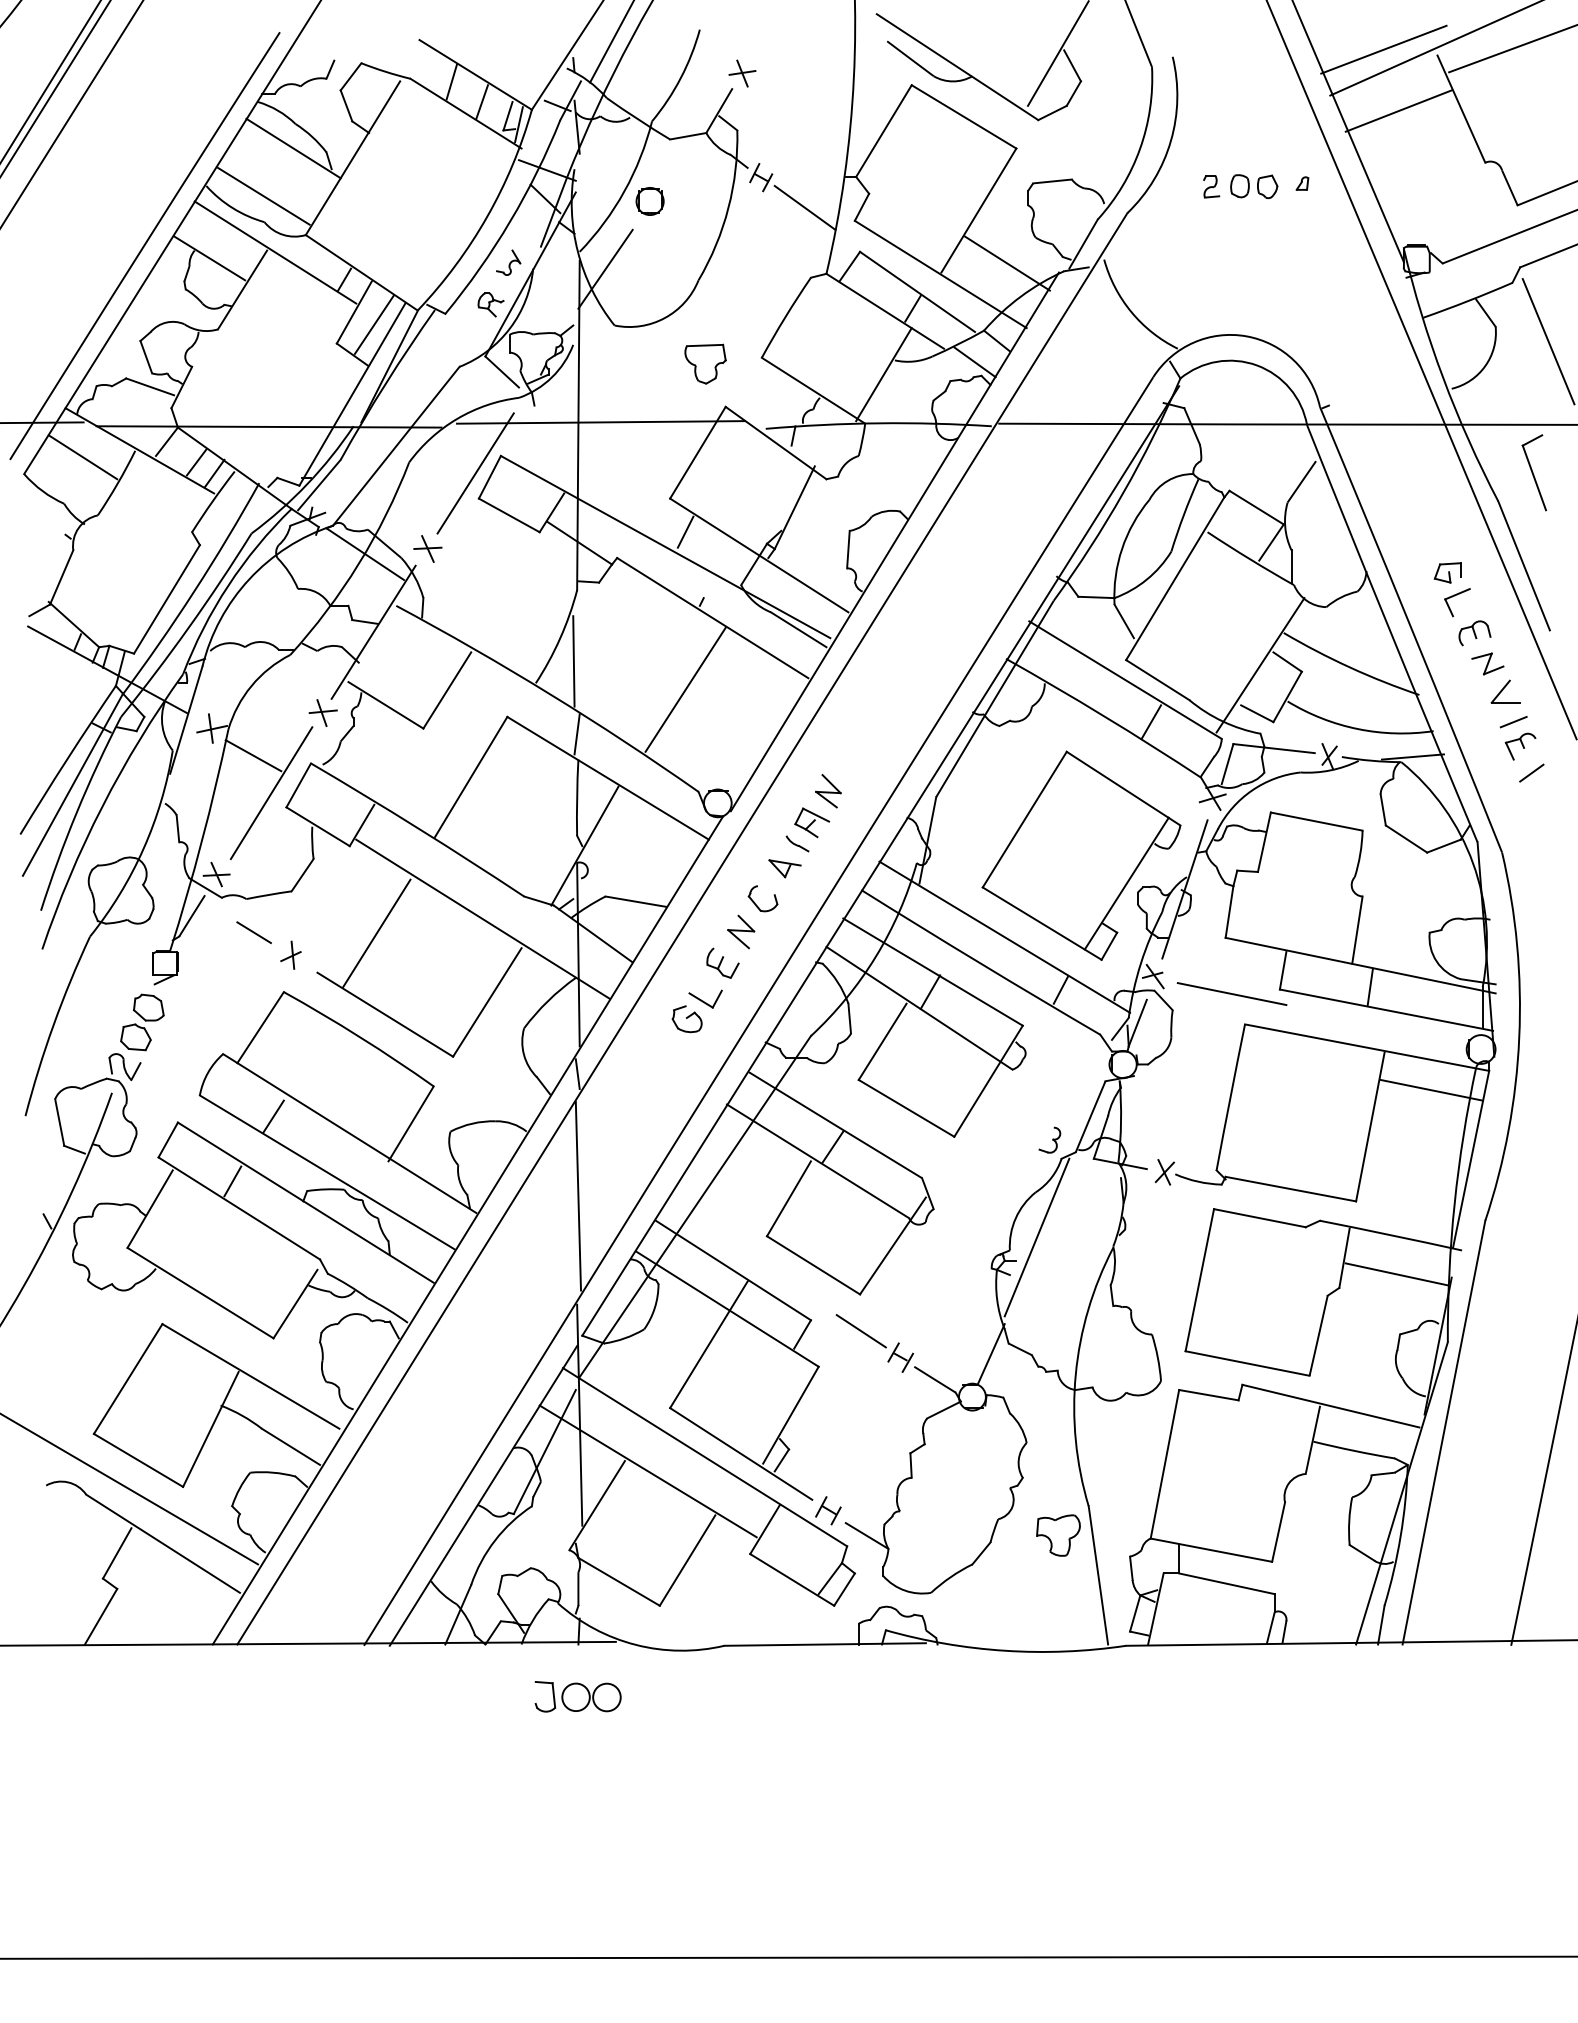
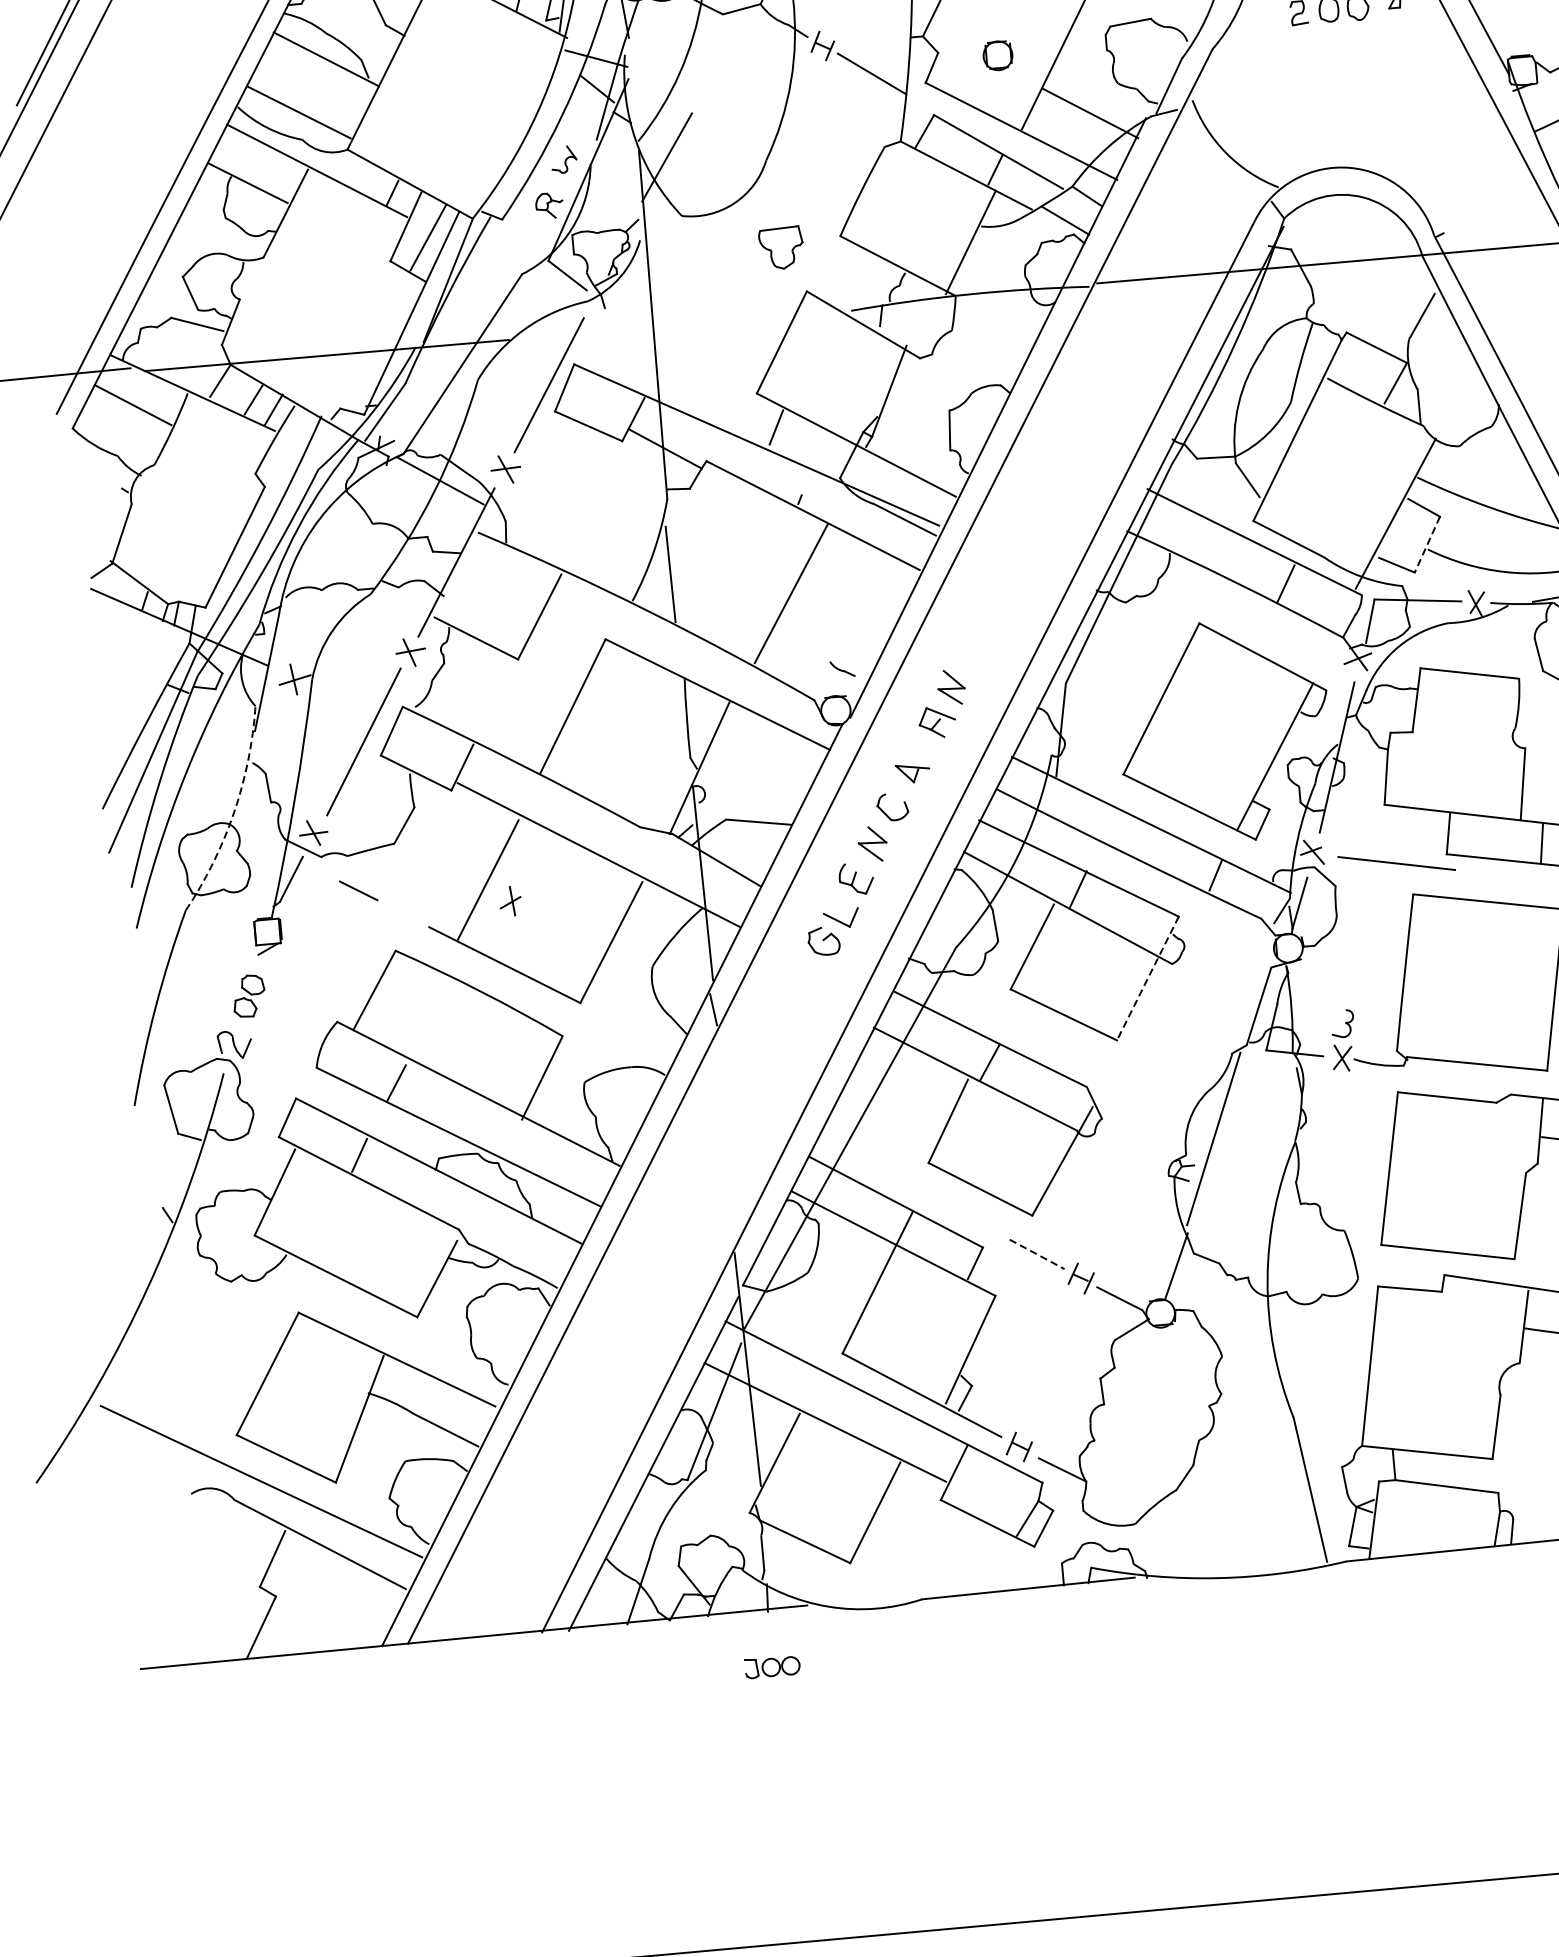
part: (649, 201) -> (997, 55), moved
line: (600, 422) -> (676, 319), removed
line: (1287, 696) -> (1427, 544), solid -> dashed
line: (576, 734) -> (680, 651), removed
line: (253, 755) -> (341, 703), removed
part: (797, 843) -> (842, 668), moved
arc: (143, 848) -> (233, 812), solid -> dashed
part: (290, 954) -> (509, 900), moved
part: (142, 1022) -> (249, 996), size x0.7
line: (988, 1081) -> (1147, 978), solid -> dashed
part: (1049, 1139) -> (1342, 1023), moved
line: (578, 1195) -> (725, 1137), removed
line: (861, 1331) -> (1037, 1254), solid -> dashed
part: (1058, 1535) -> (1264, 1451), removed
part: (577, 1696) -> (771, 1666), size x0.6

